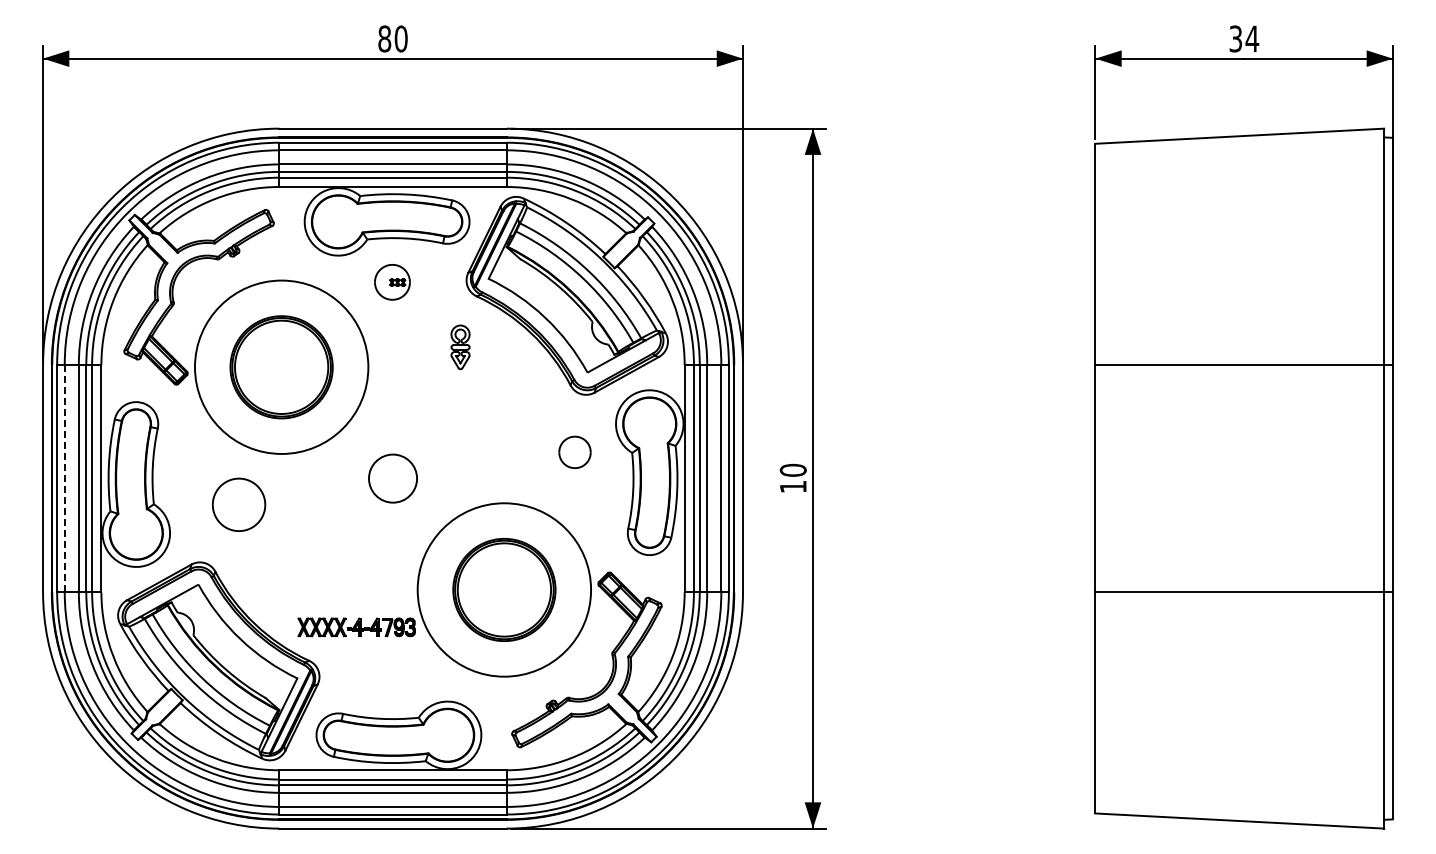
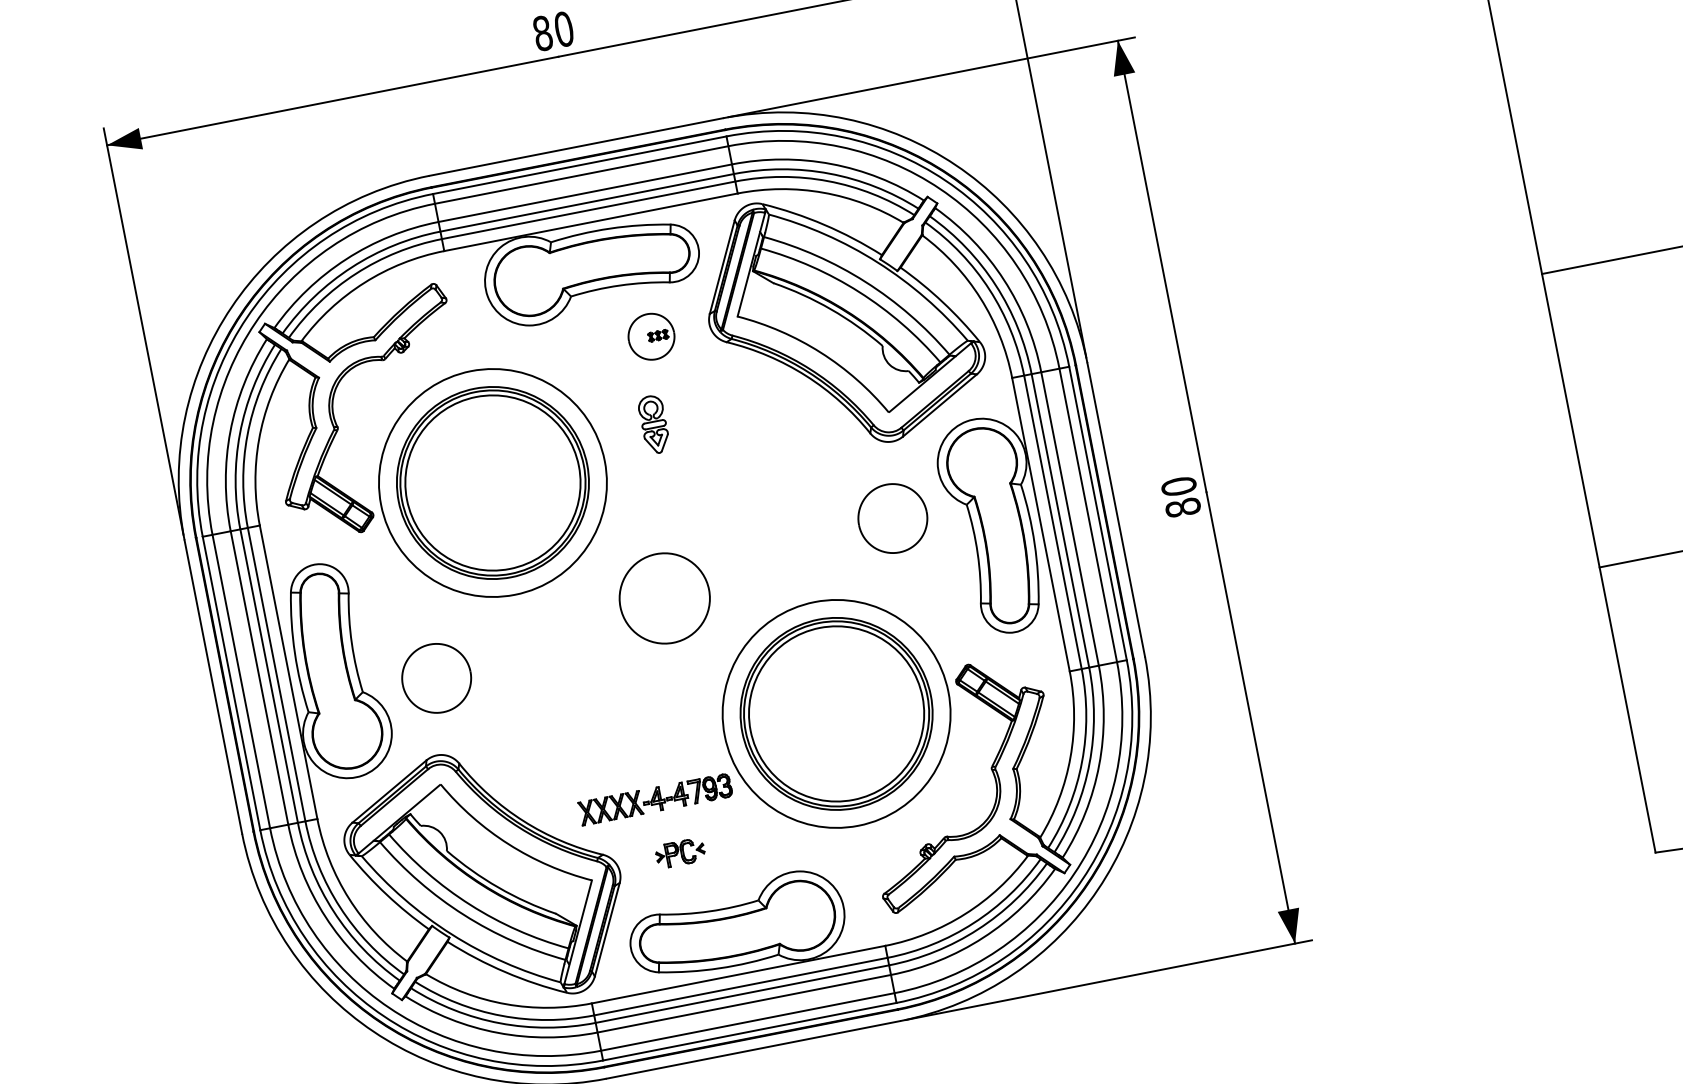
part: (392, 282) -> (651, 336), moved
part: (460, 347) -> (654, 424), moved
part: (281, 367) -> (492, 483), size x1.43
part: (574, 452) -> (892, 518), size x1.67
line: (64, 478) -> (240, 681), dashed -> solid
circle: (392, 478) -> (664, 598), size x1.43
text: (792, 486) -> (1182, 507), 10 -> 80
part: (239, 504) -> (437, 677), moved
part: (504, 589) -> (836, 713), size x1.43
part: (367, 670) -> (680, 852), added

